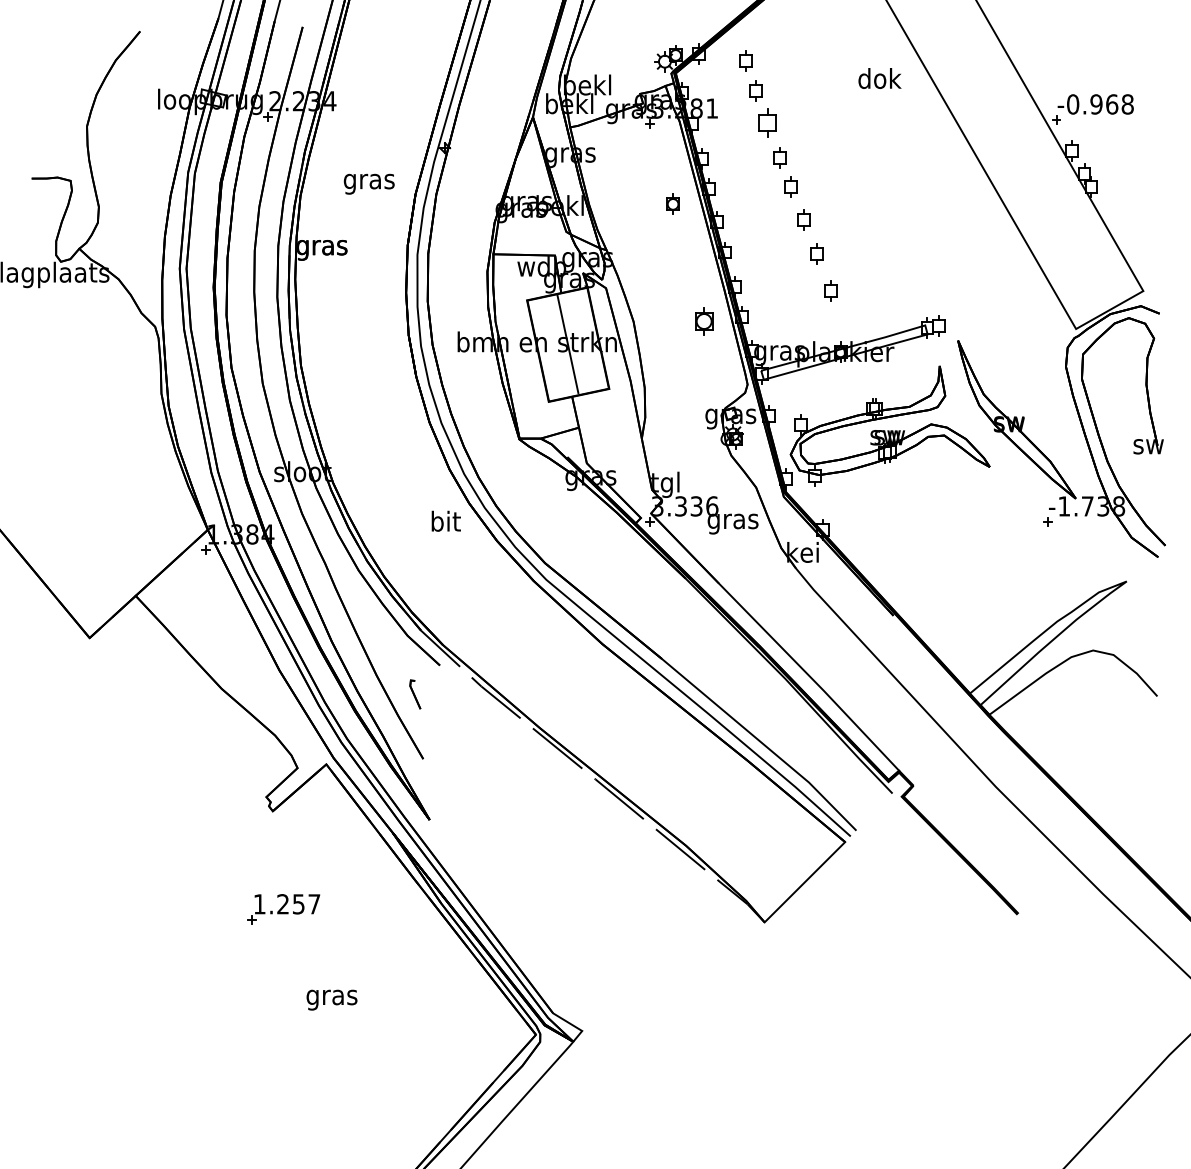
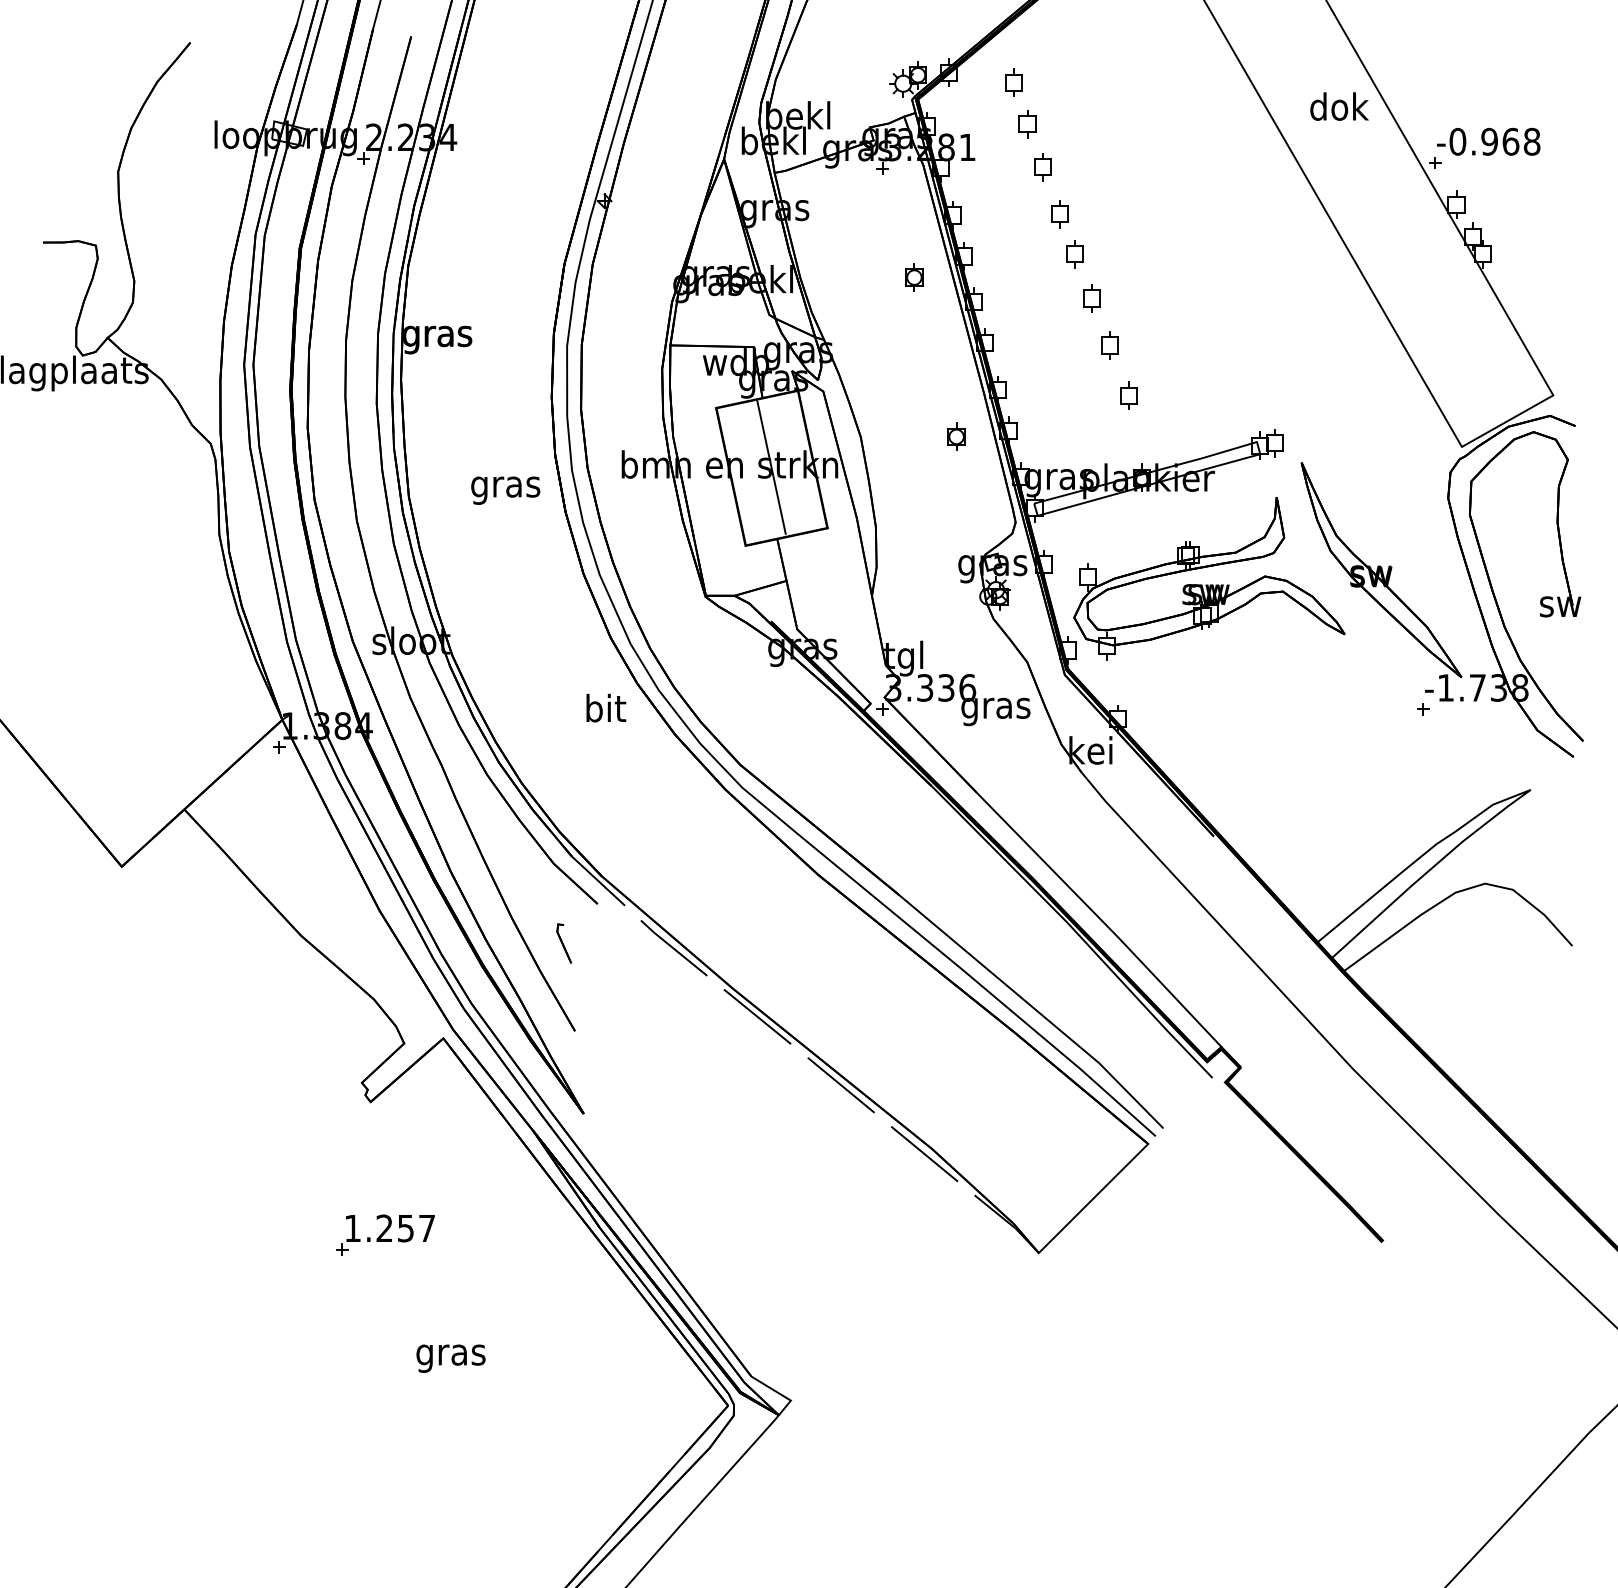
text: (879, 78) -> (1338, 106), moved
part: (767, 122) -> (1042, 166), size x0.71
text: (368, 183) -> (504, 489), moved
part: (703, 321) -> (955, 436), size x0.71

